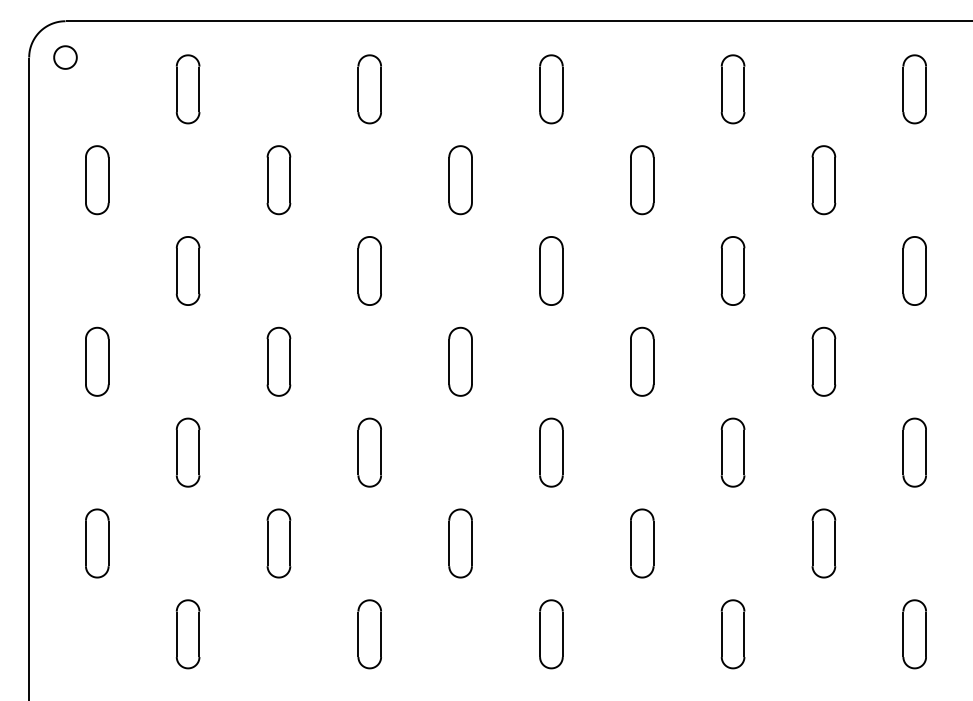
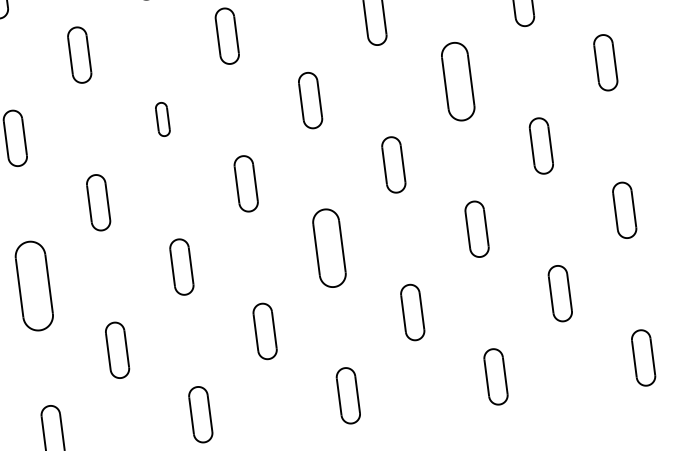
part: (369, 270) -> (162, 119), size x0.6
part: (732, 270) -> (457, 81), size x1.4
part: (187, 452) -> (33, 285), size x1.6
part: (551, 452) -> (329, 248), size x1.4

